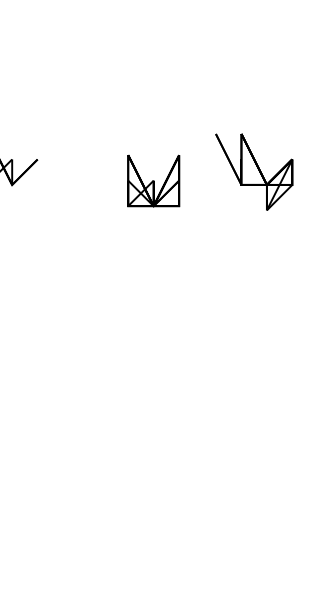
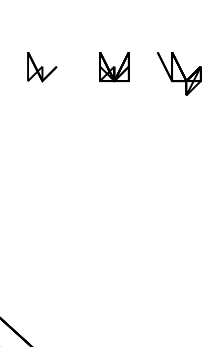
part: (153, 182) -> (114, 67), moved

